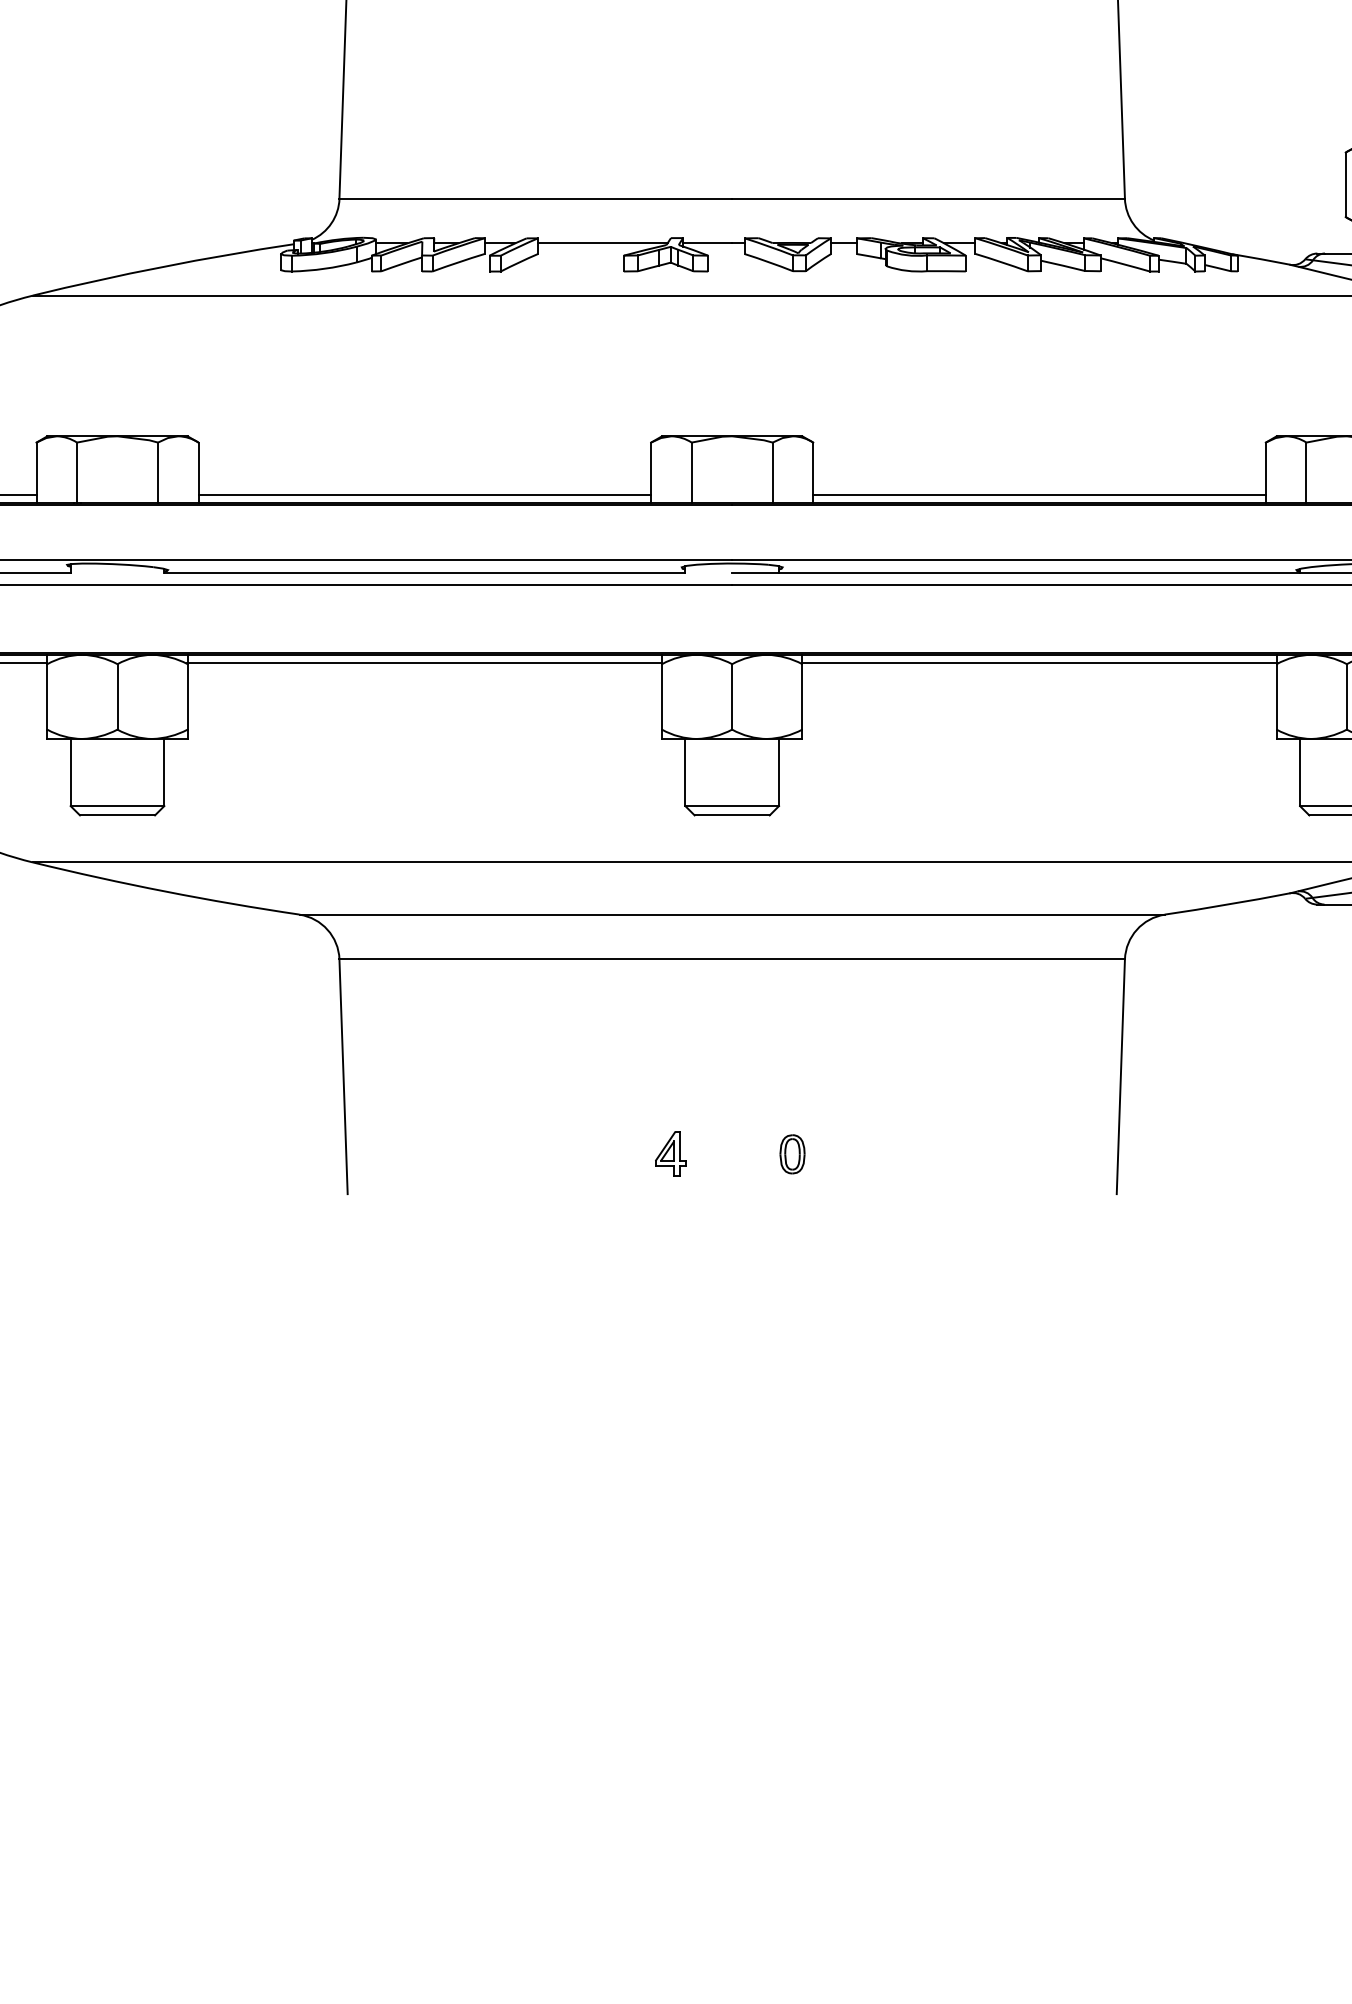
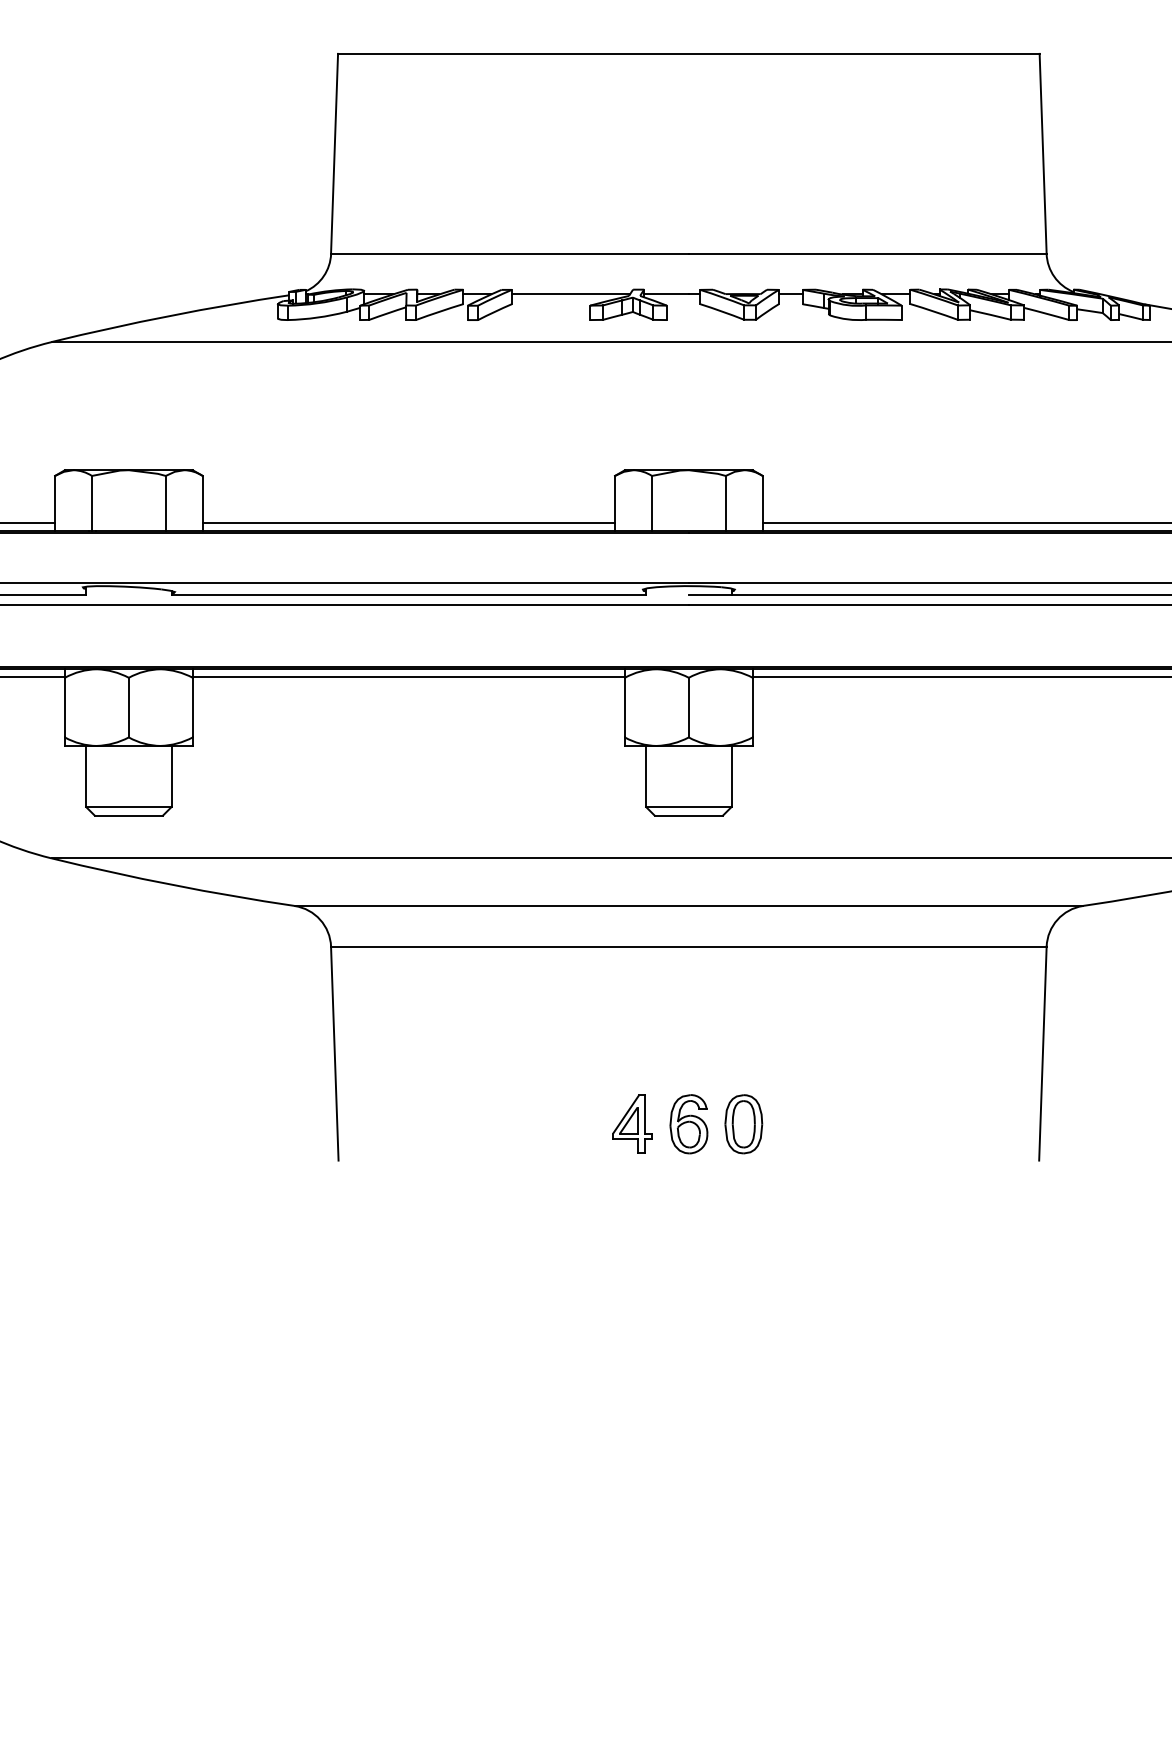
part: (670, 1153) -> (632, 1123), size x1.43
part: (732, 1154) -> (689, 1124), added
part: (792, 1154) -> (743, 1124), size x1.67

